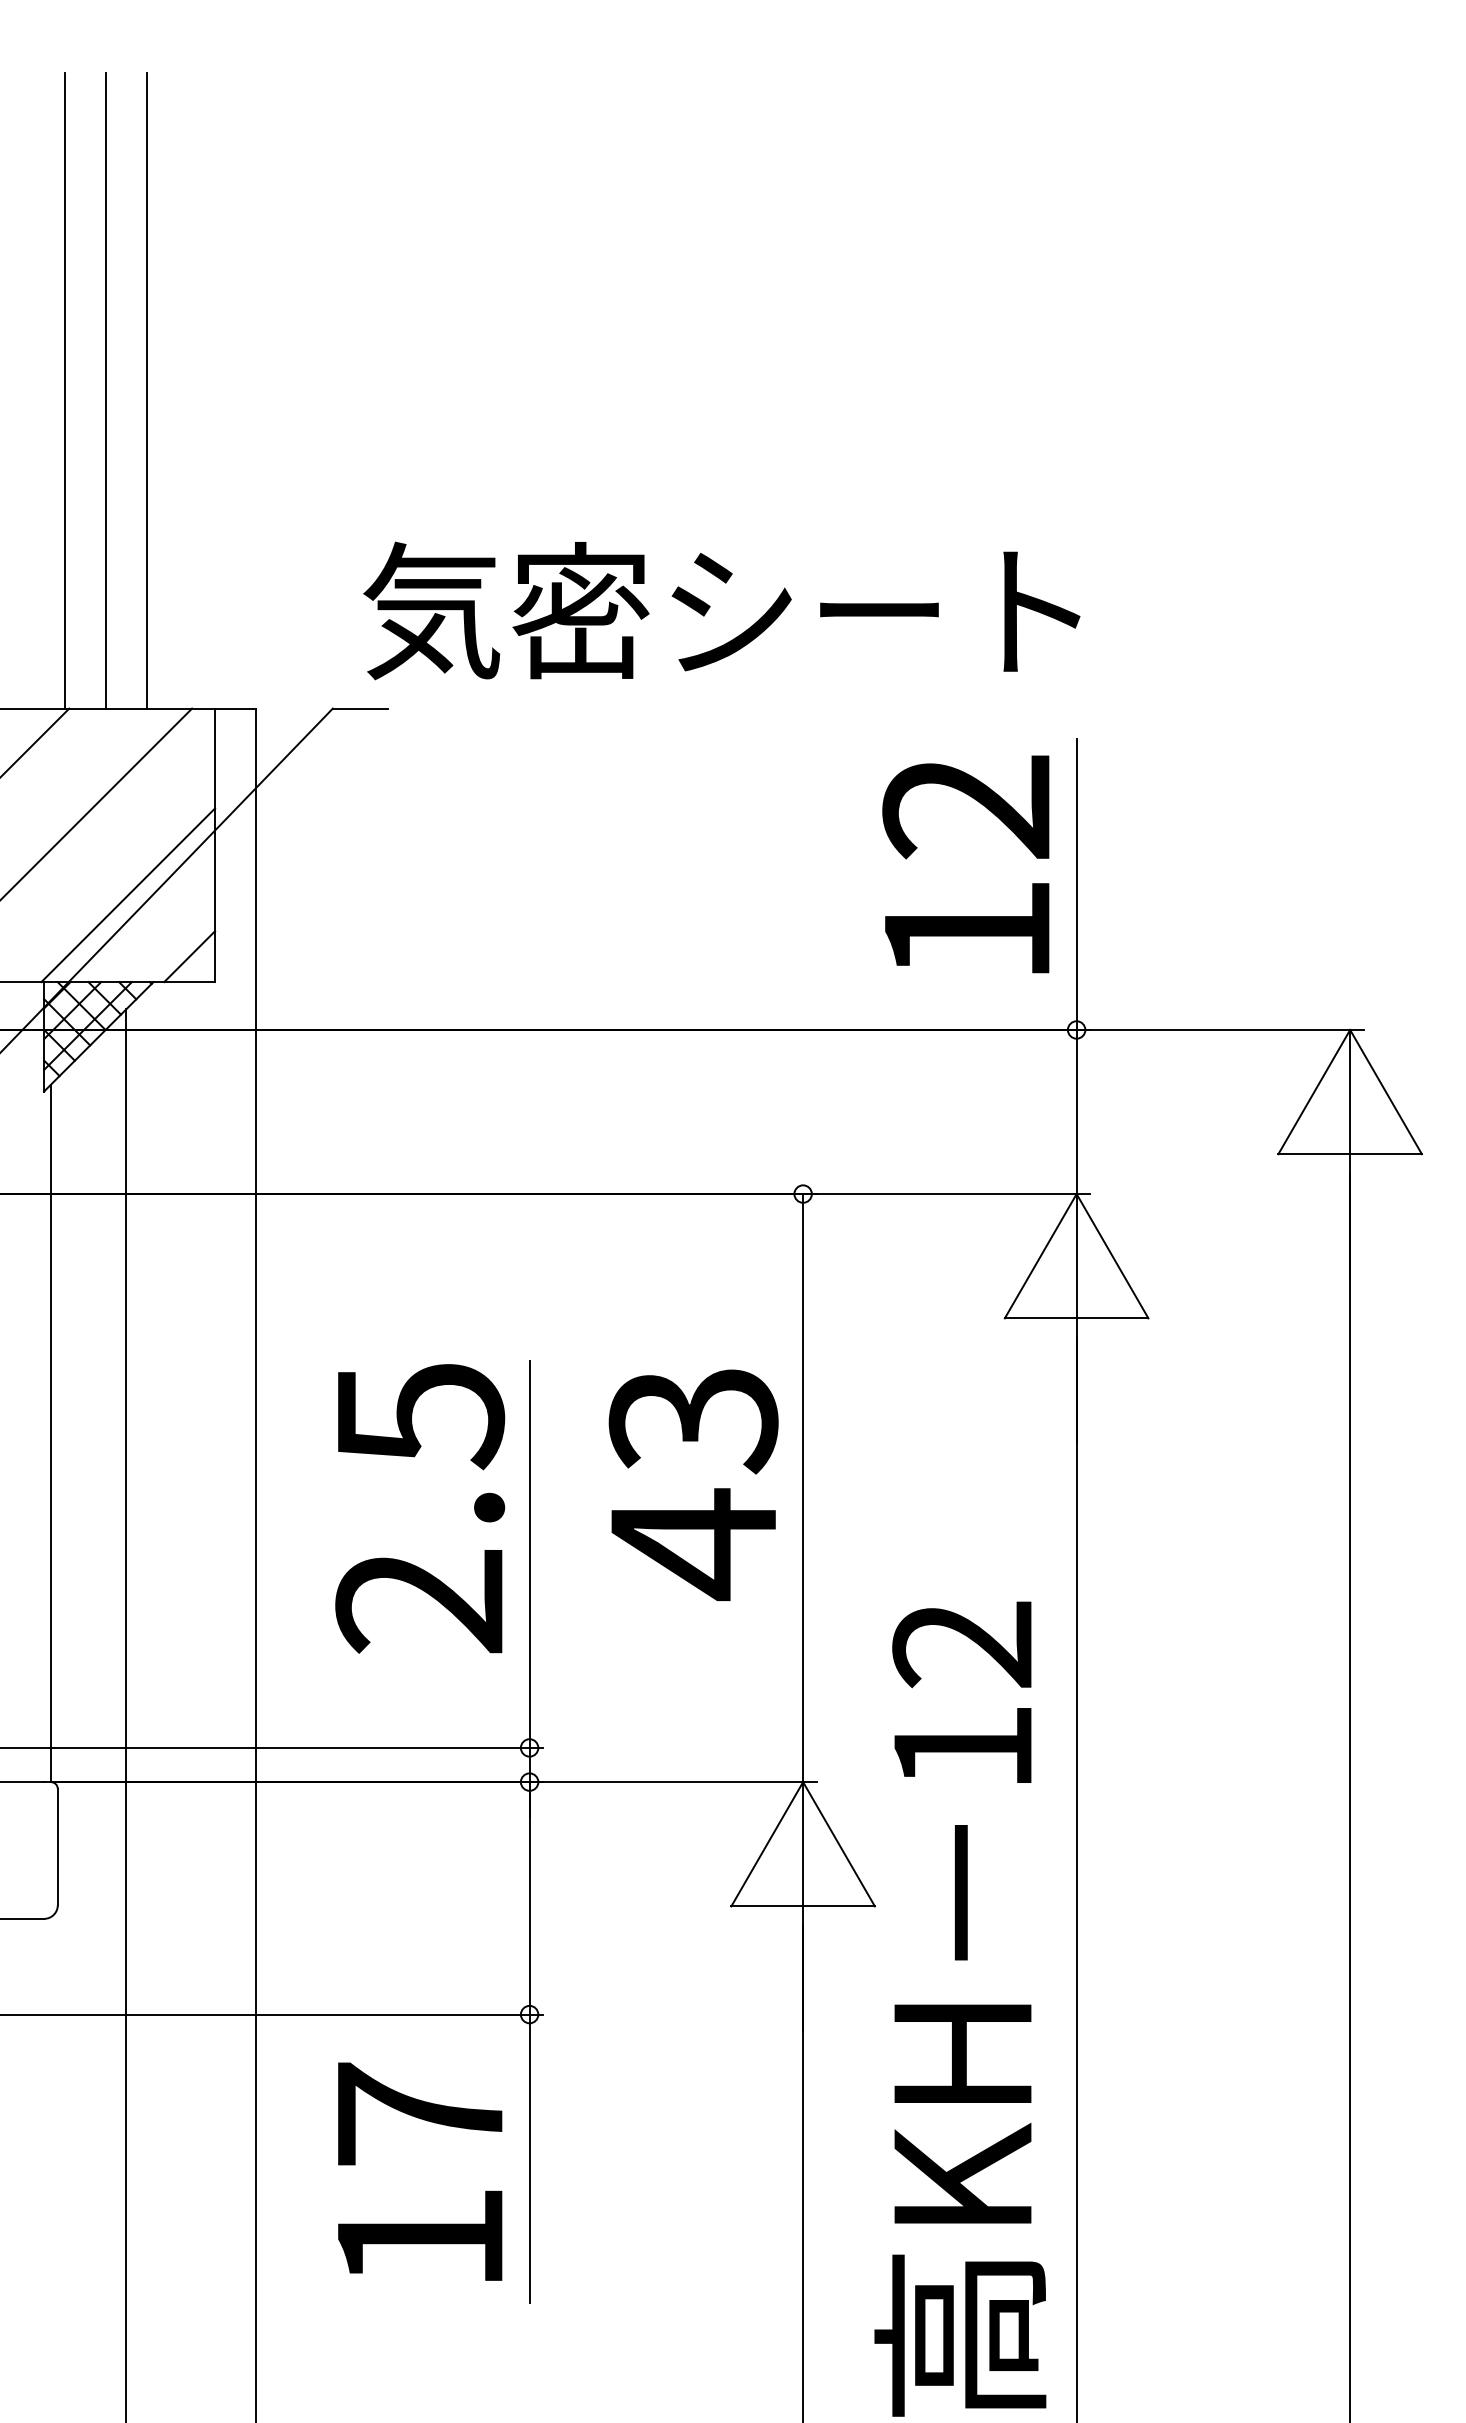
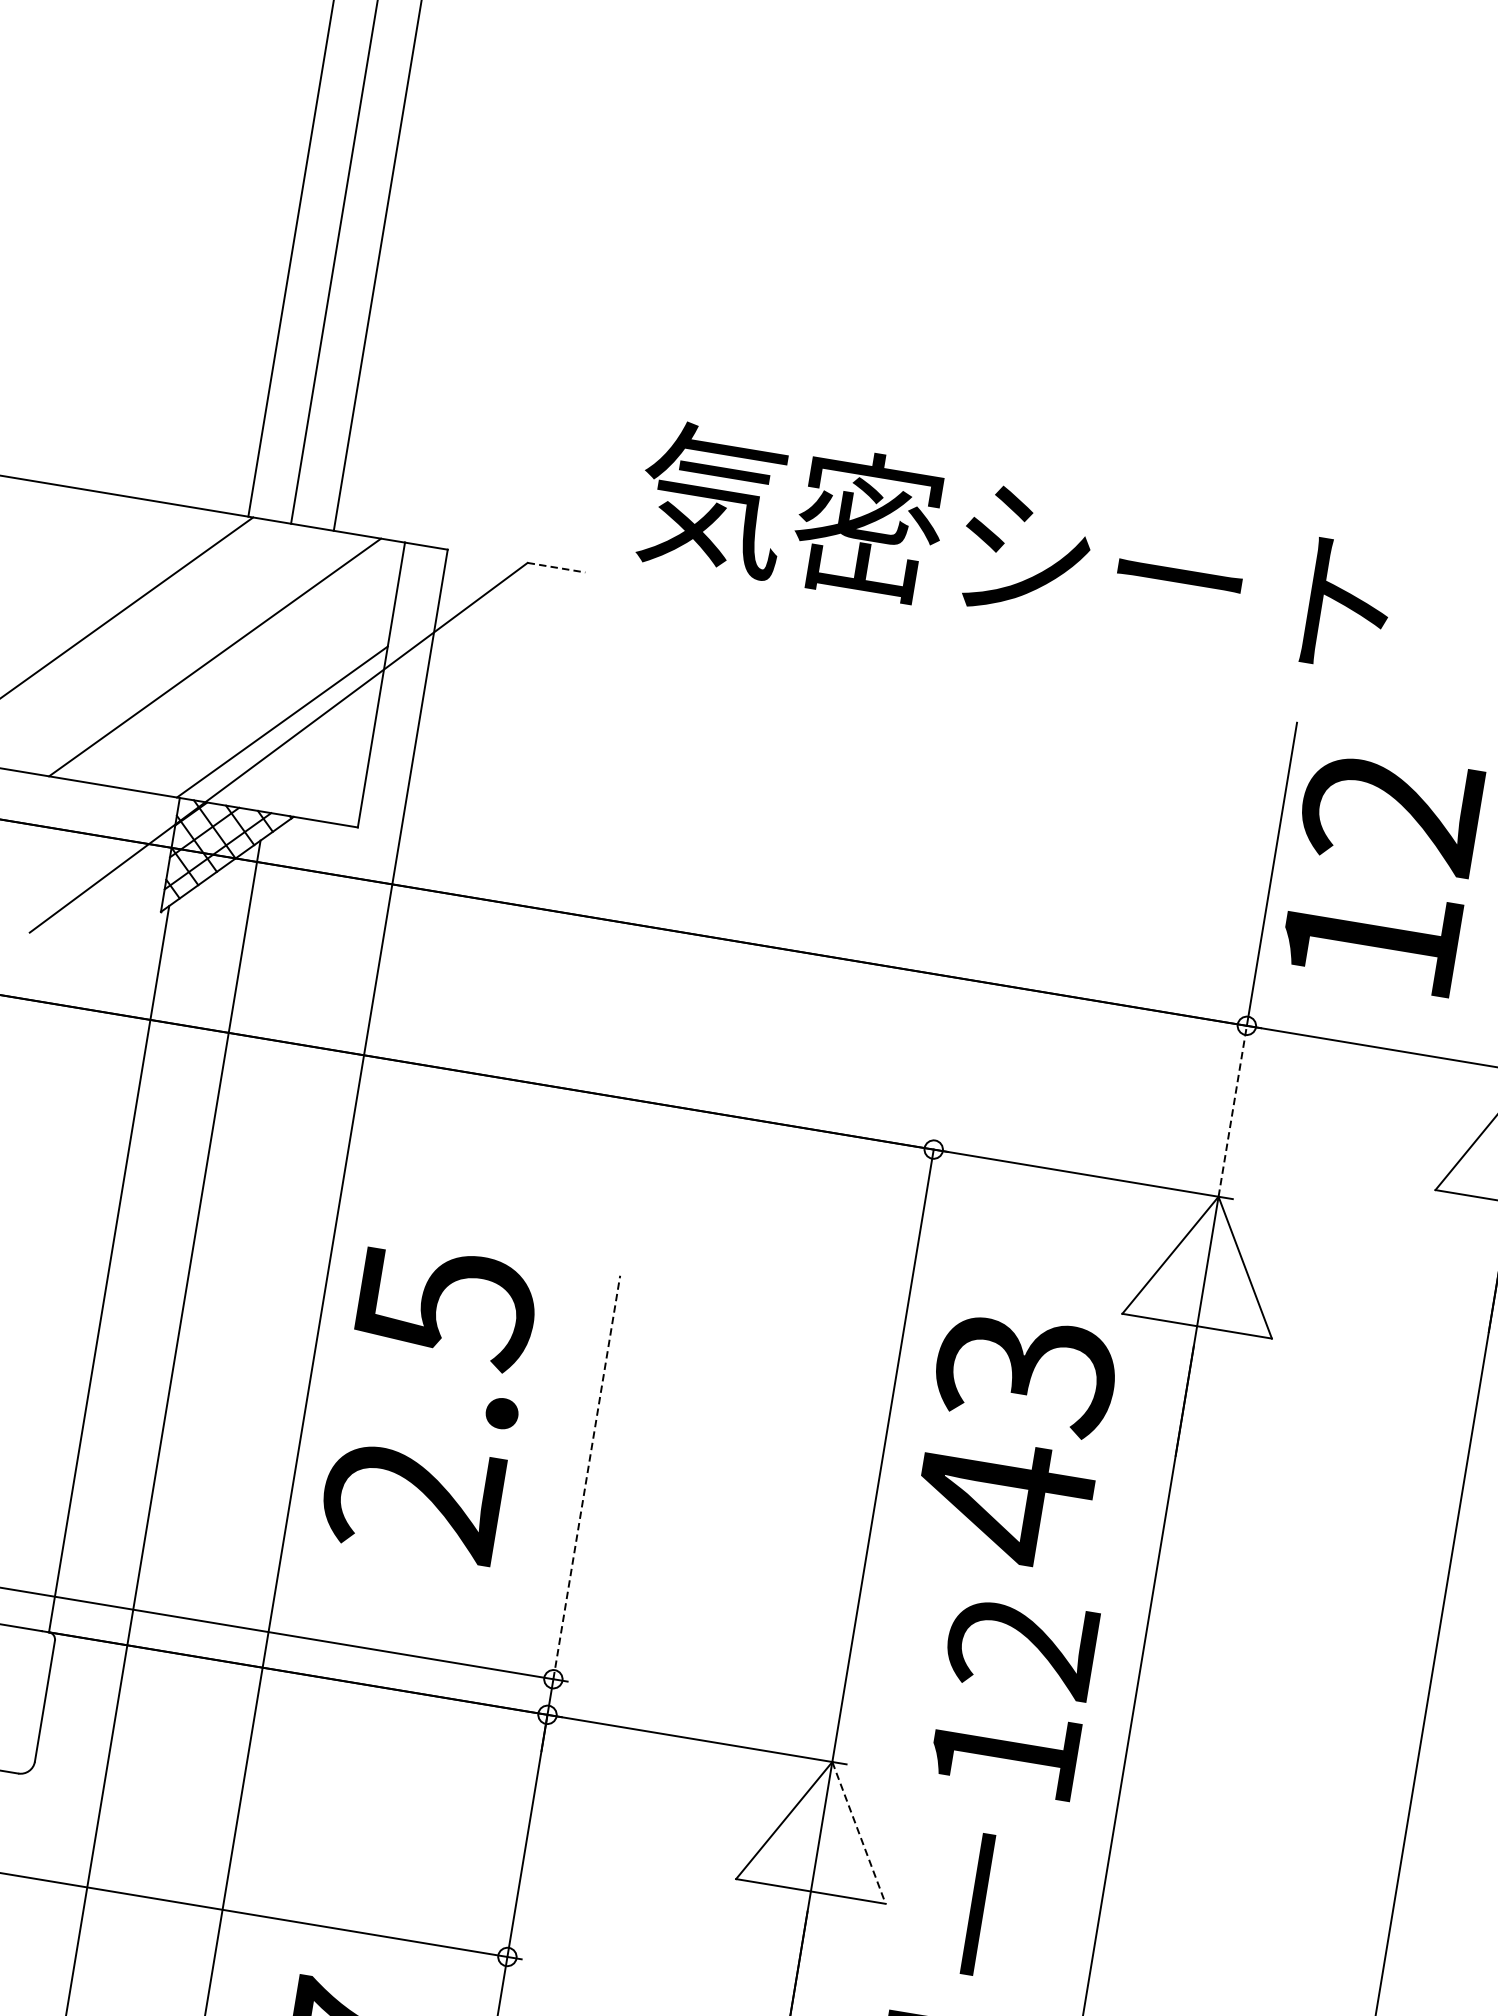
text: (721, 610) -> (1015, 549), moved
line: (360, 708) -> (556, 567), solid -> dashed
text: (965, 864) -> (1380, 870), moved
line: (189, 956) -> (335, 796), removed
line: (1076, 1111) -> (1232, 1110), solid -> dashed
text: (693, 1484) -> (1014, 1439), moved
text: (420, 1508) -> (430, 1402), moved
line: (529, 1554) -> (586, 1477), solid -> dashed
line: (839, 1844) -> (859, 1833), solid -> dashed

